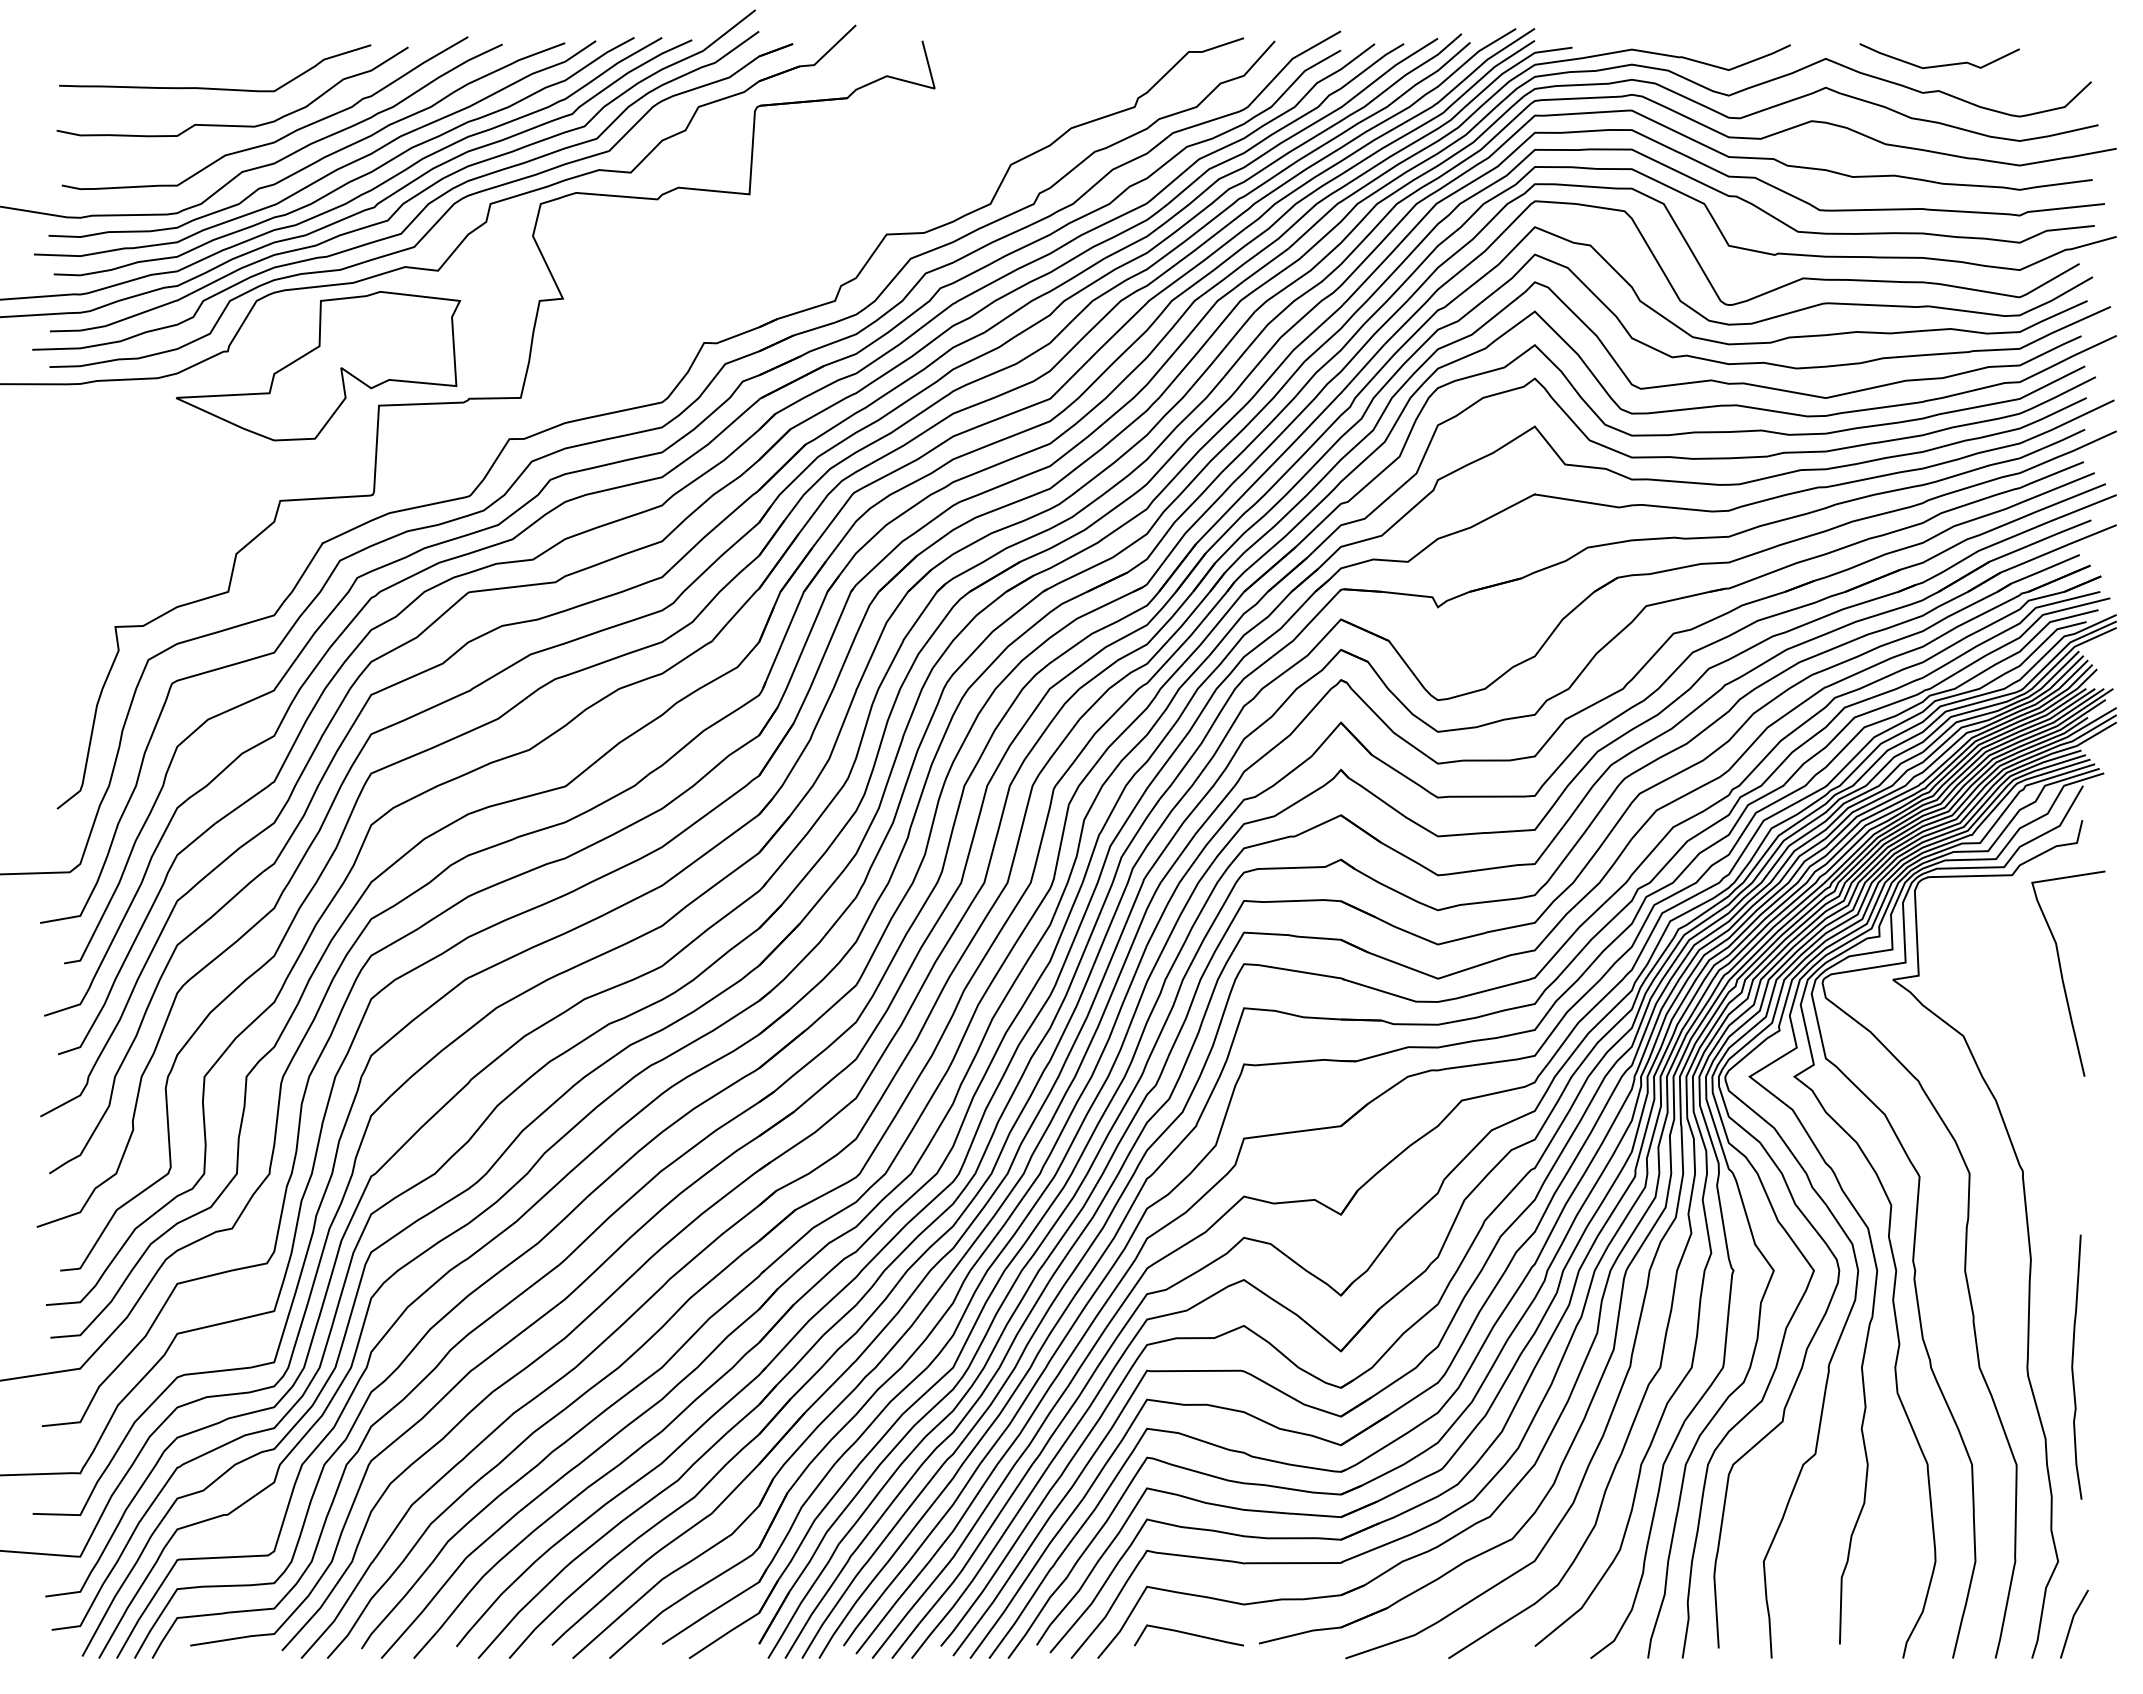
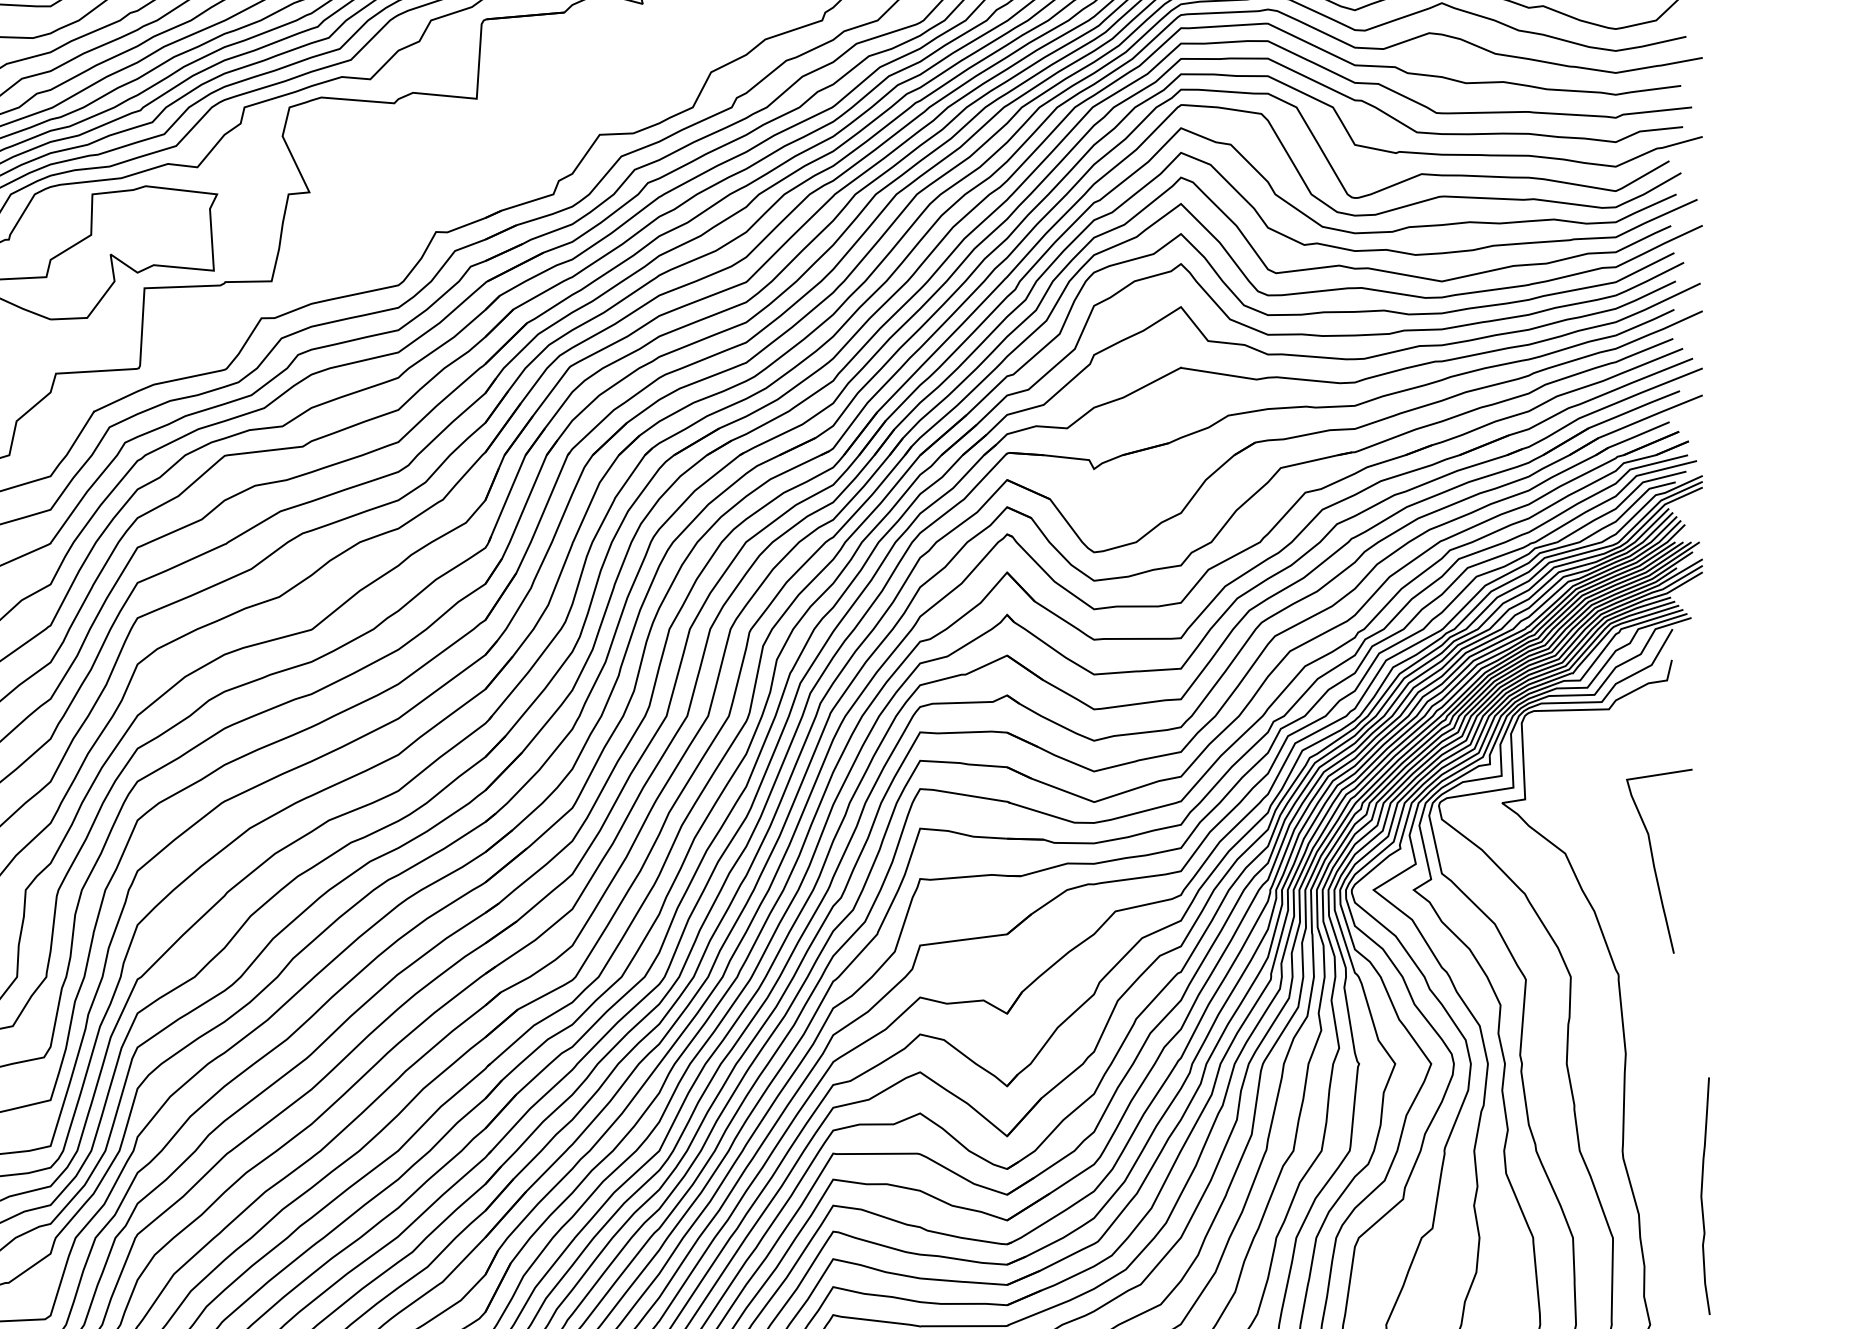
curve: (2062, 973) -> (1654, 861), moved
curve: (2073, 1366) -> (1702, 1195), moved

